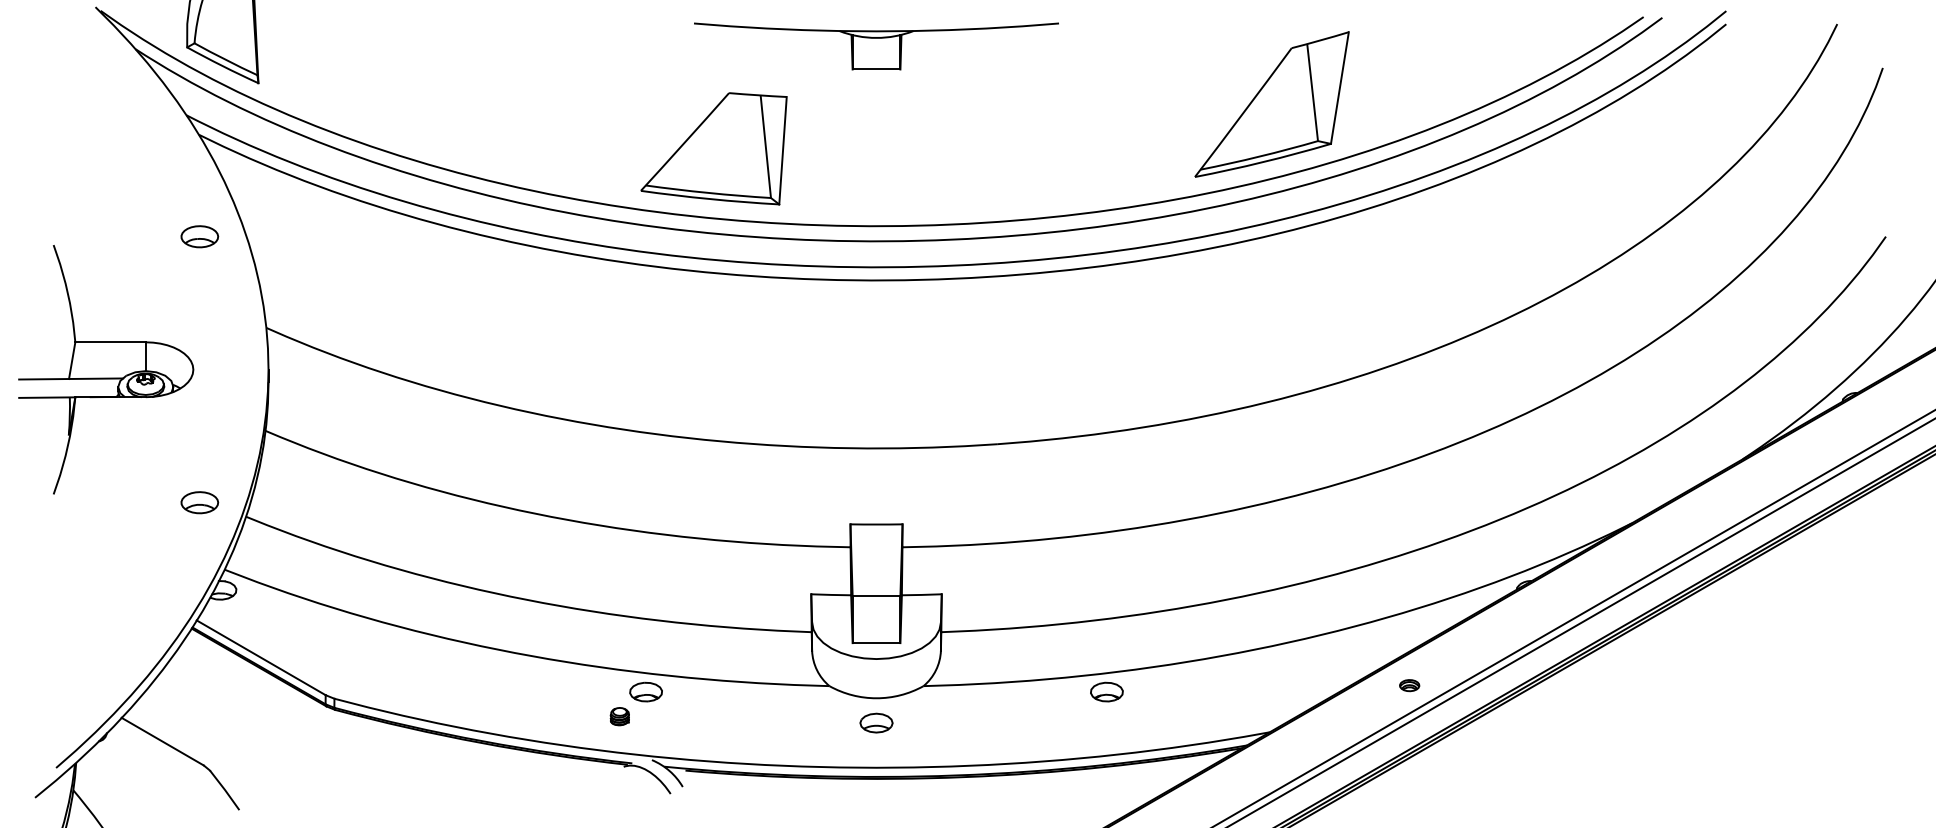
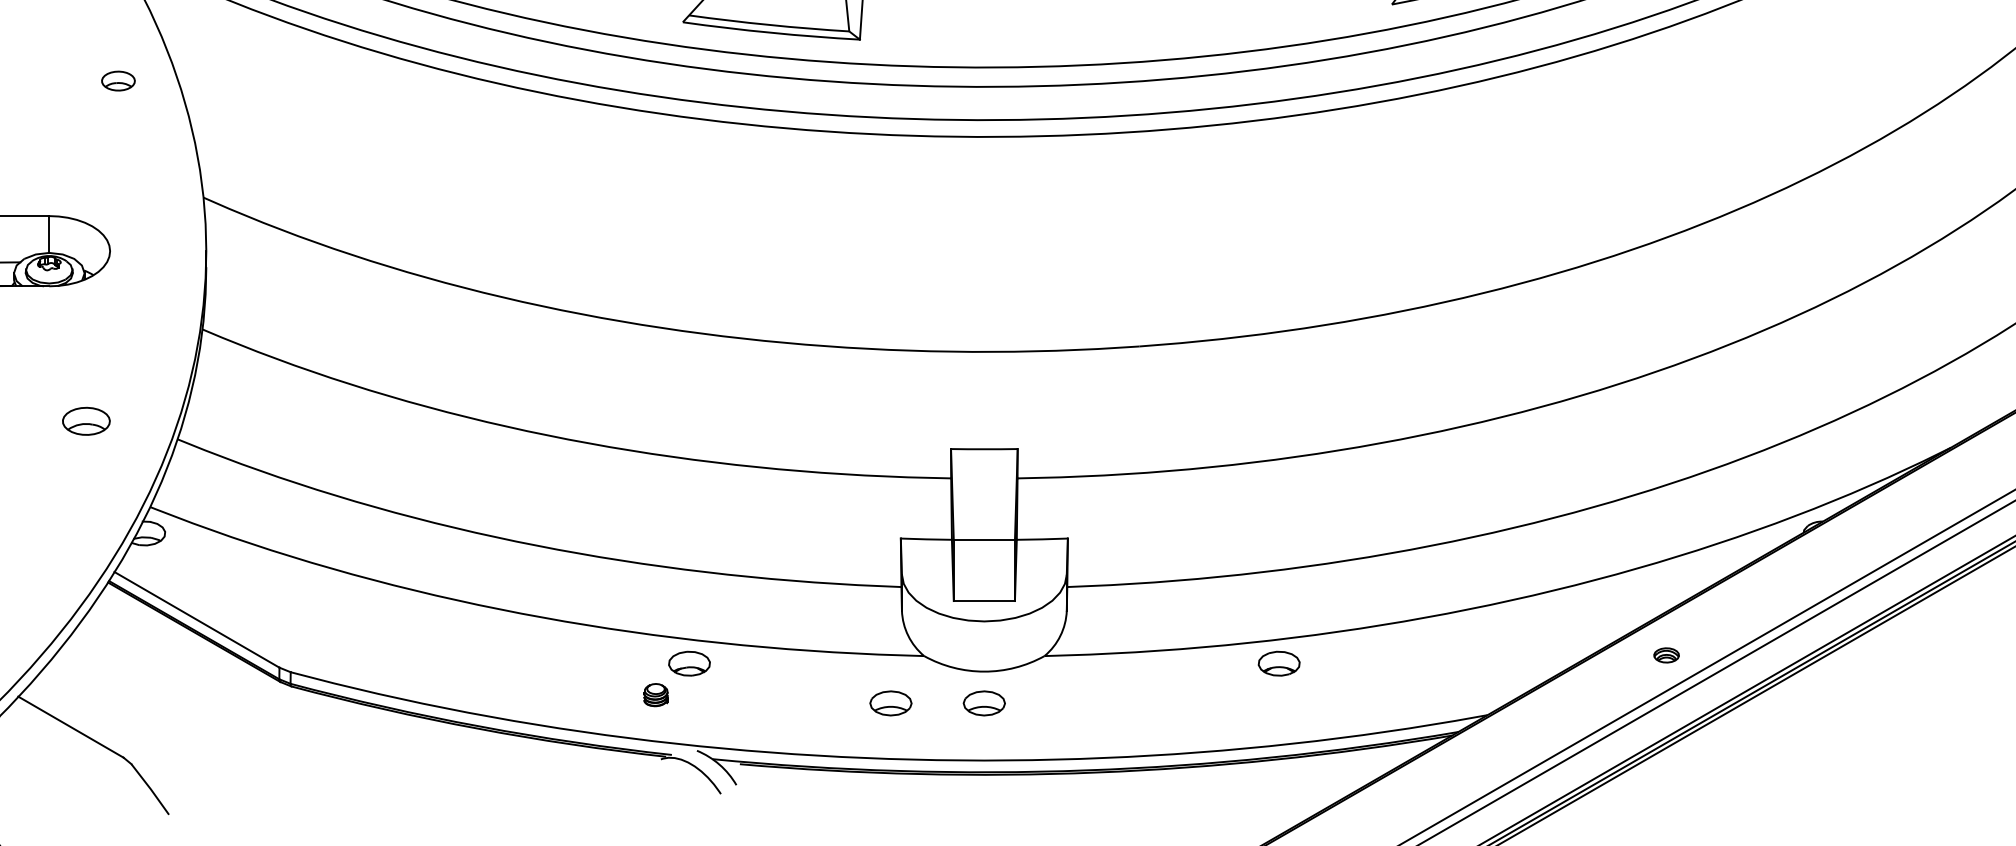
part: (199, 236) -> (117, 80), size x0.7
part: (199, 502) -> (85, 421), moved
part: (803, 722) -> (890, 702), added

